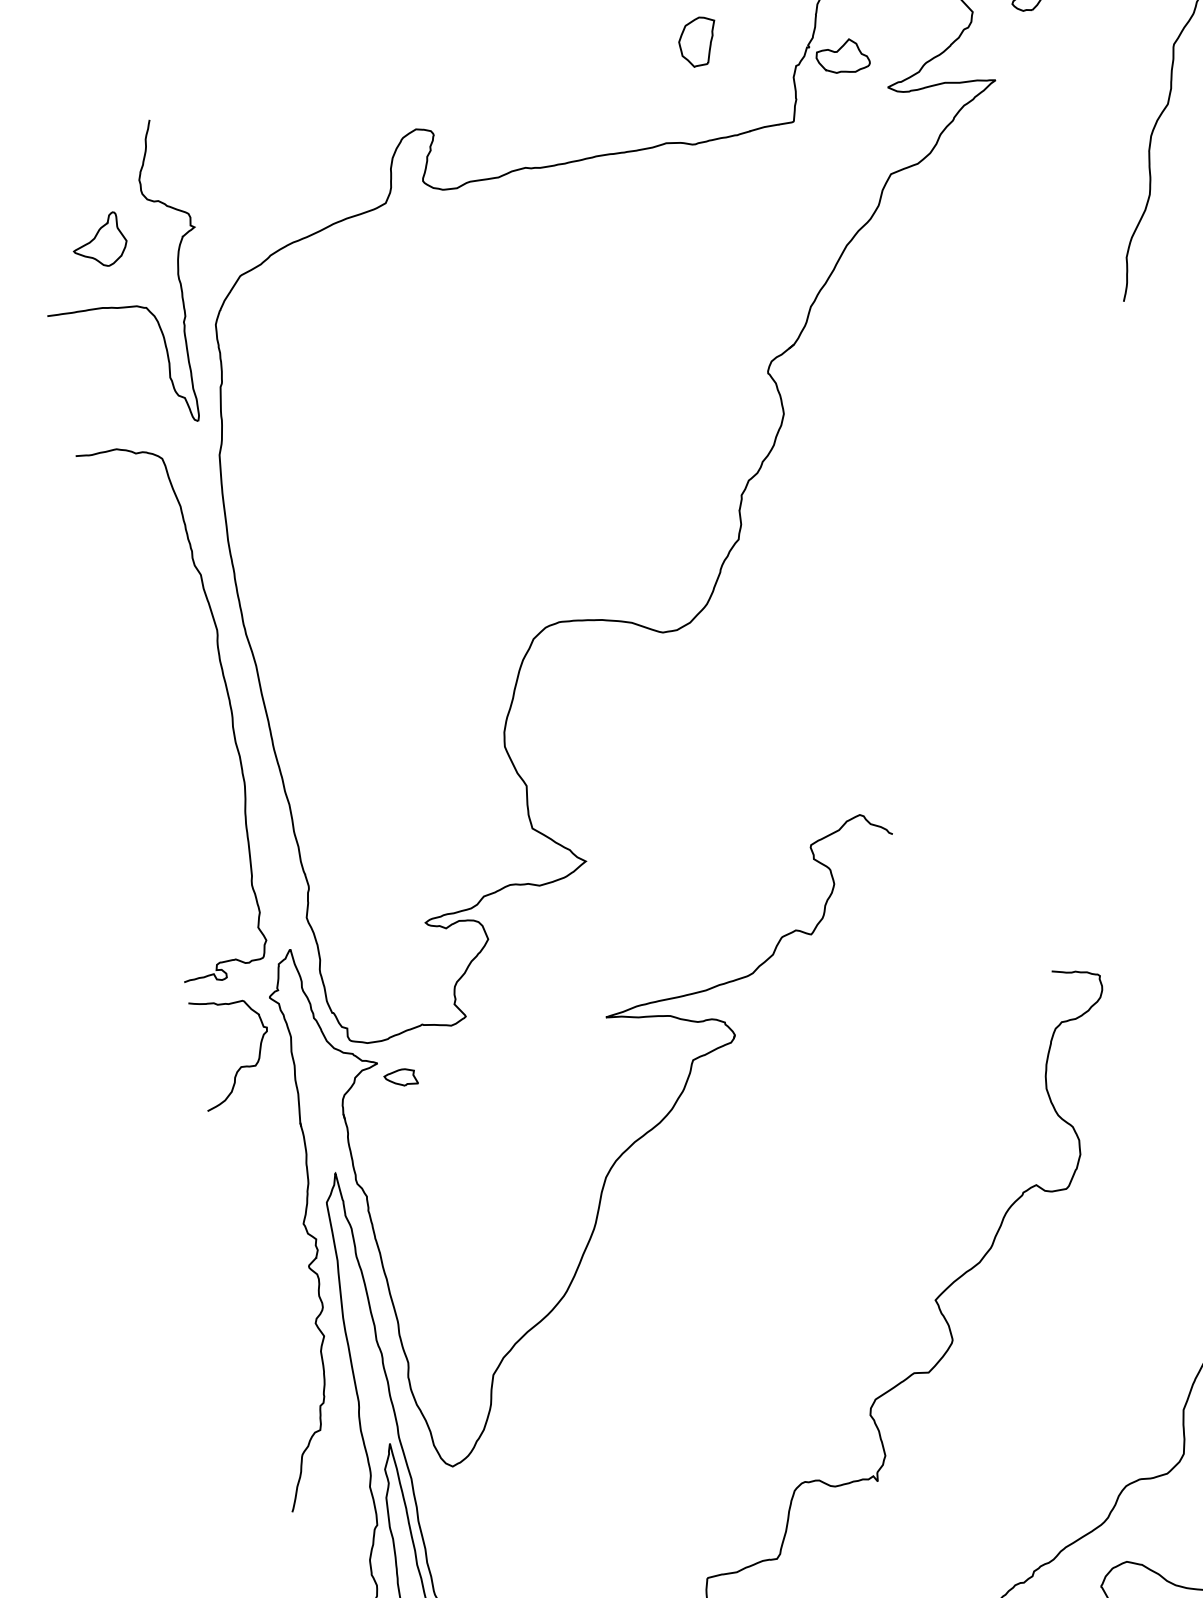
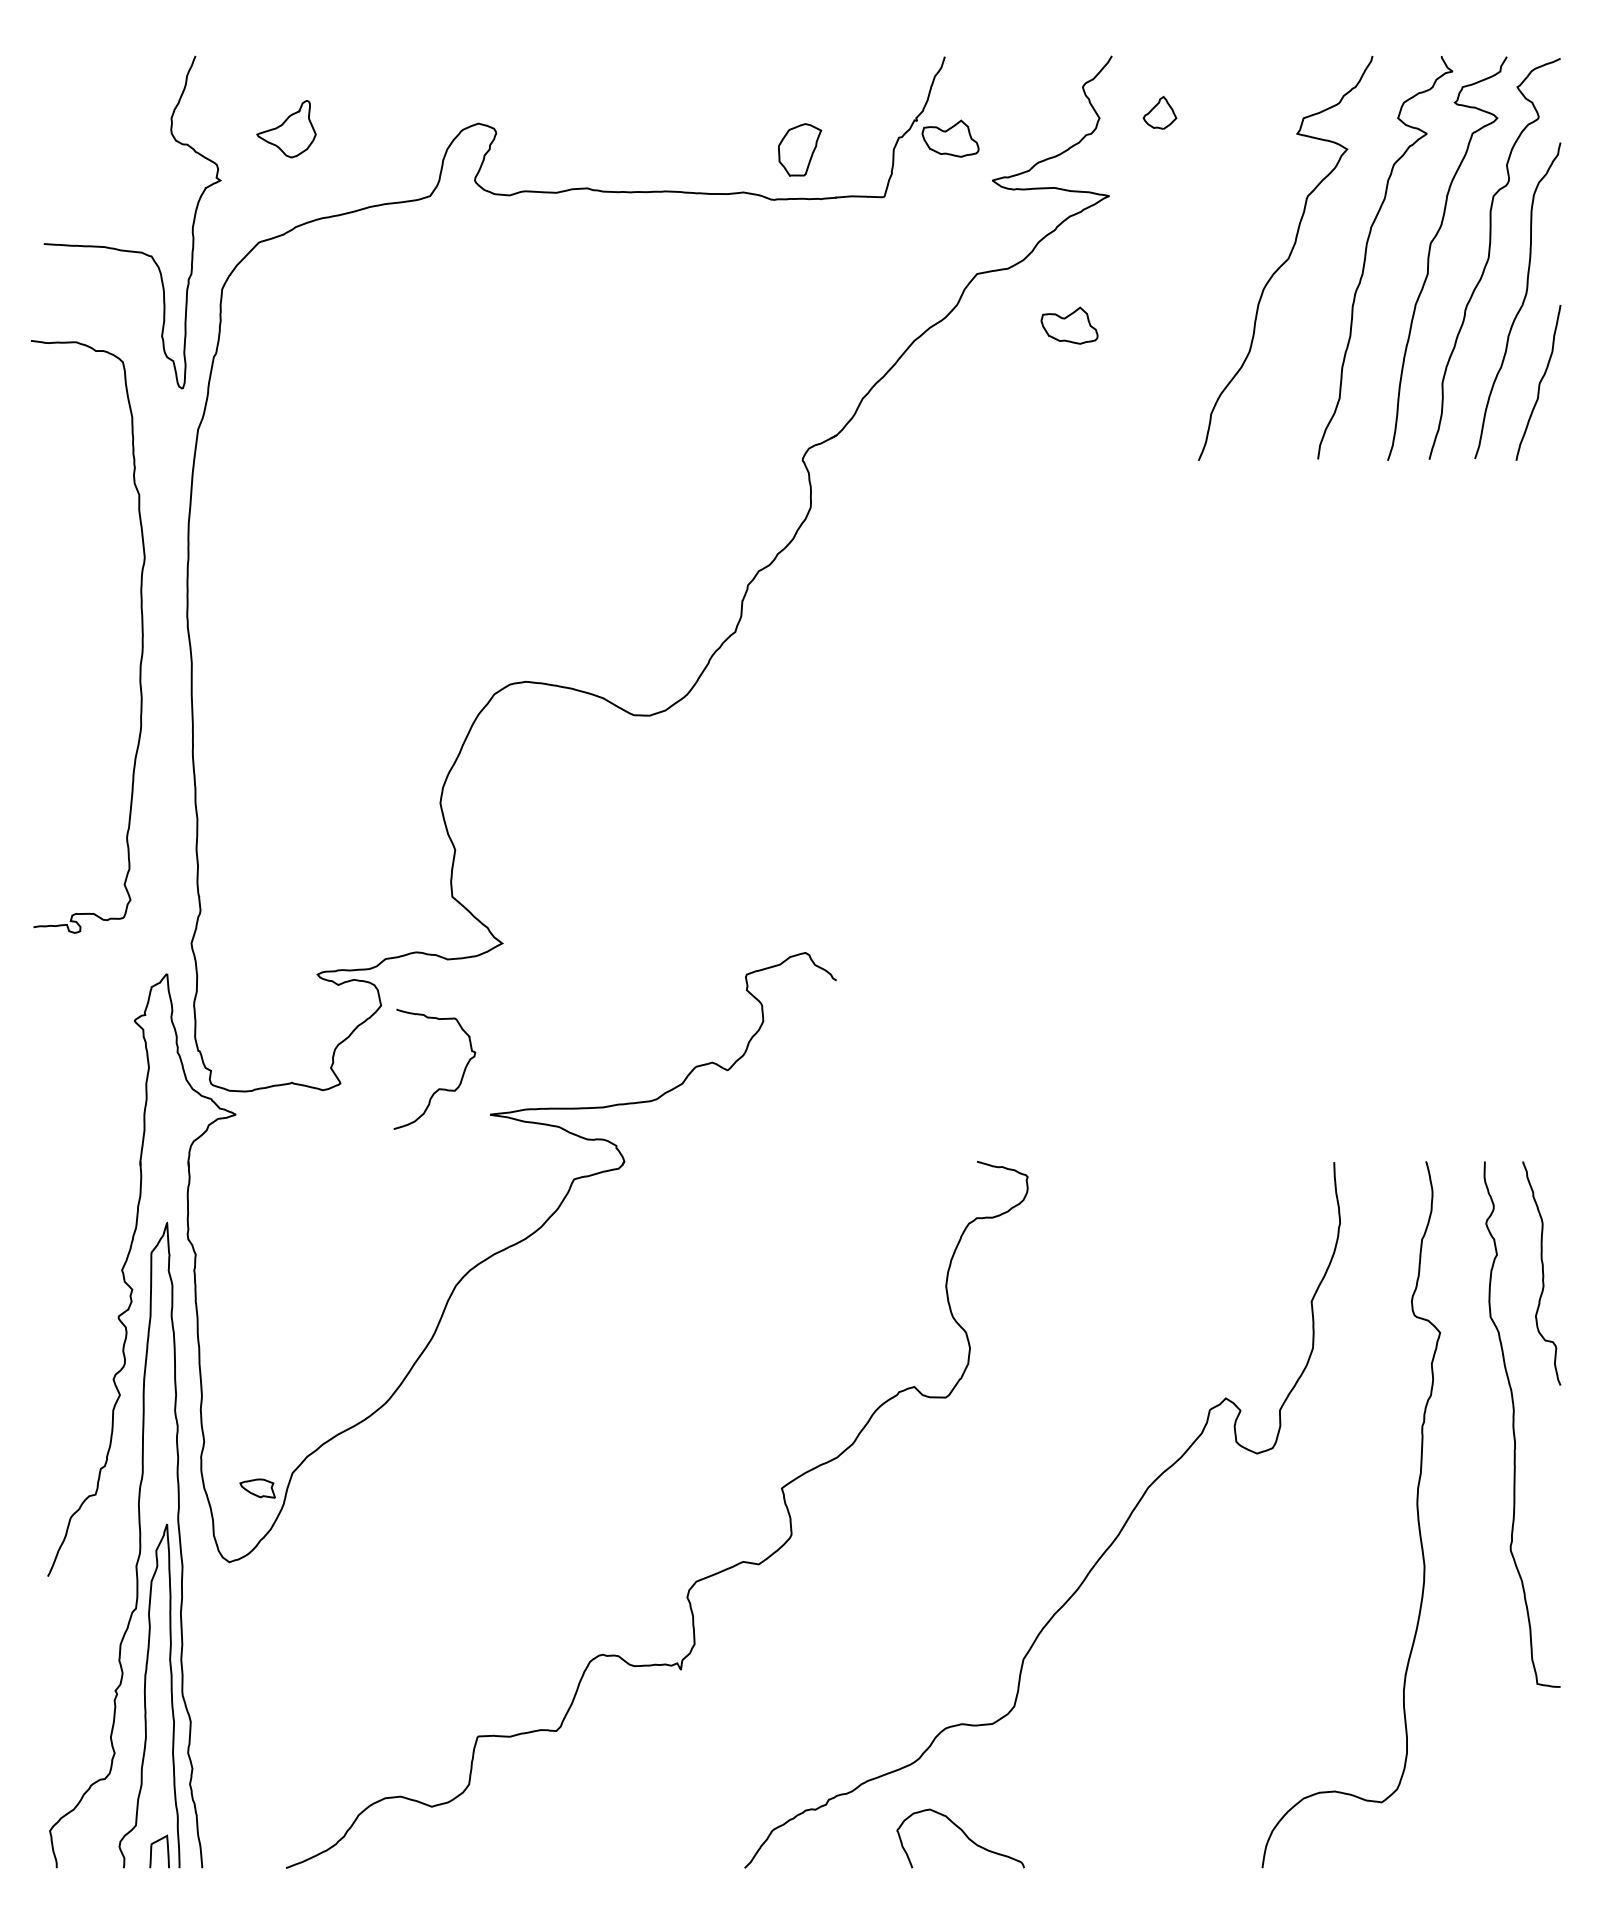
part: (699, 41) -> (800, 149), moved
part: (983, 203) -> (1069, 325), added
part: (99, 241) -> (286, 129), moved
curve: (228, 701) -> (141, 636), moved
curve: (240, 1066) -> (438, 1088), moved
part: (400, 1078) -> (257, 1488), moved

